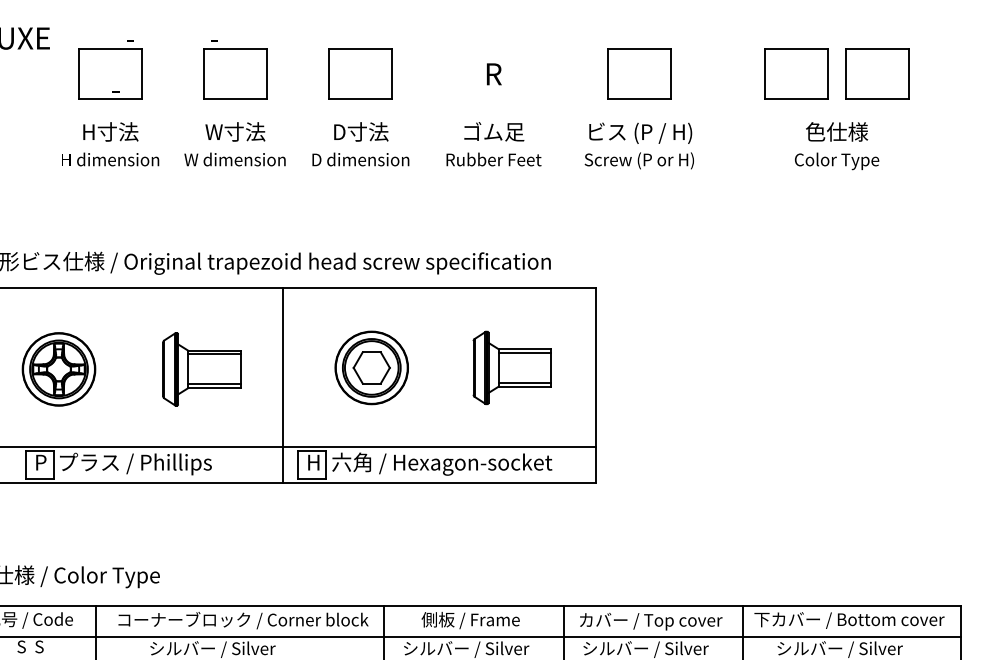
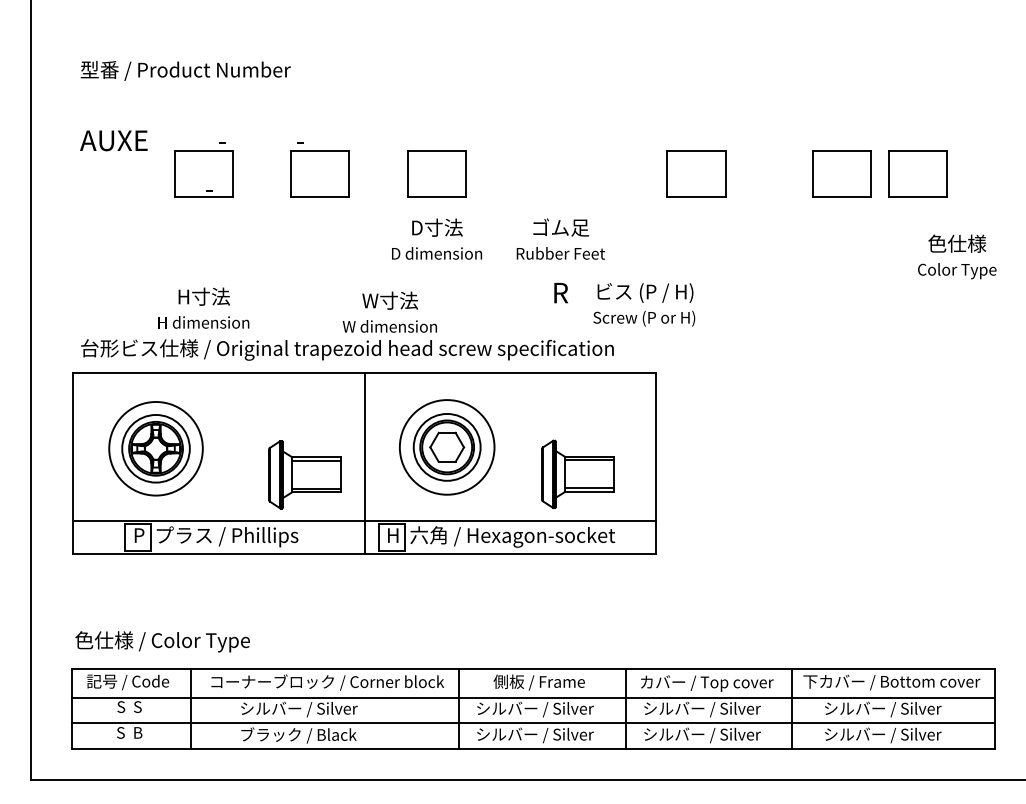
text: (493, 74) -> (560, 293), moved
text: (109, 143) -> (203, 307), moved
text: (234, 143) -> (389, 311), moved
text: (639, 145) -> (644, 304), moved
text: (837, 145) -> (957, 256), moved
circle: (371, 368) -> (446, 447), size x1.4
part: (511, 368) -> (577, 474), moved
circle: (58, 369) -> (155, 448), size x1.4
part: (201, 369) -> (304, 474), moved

